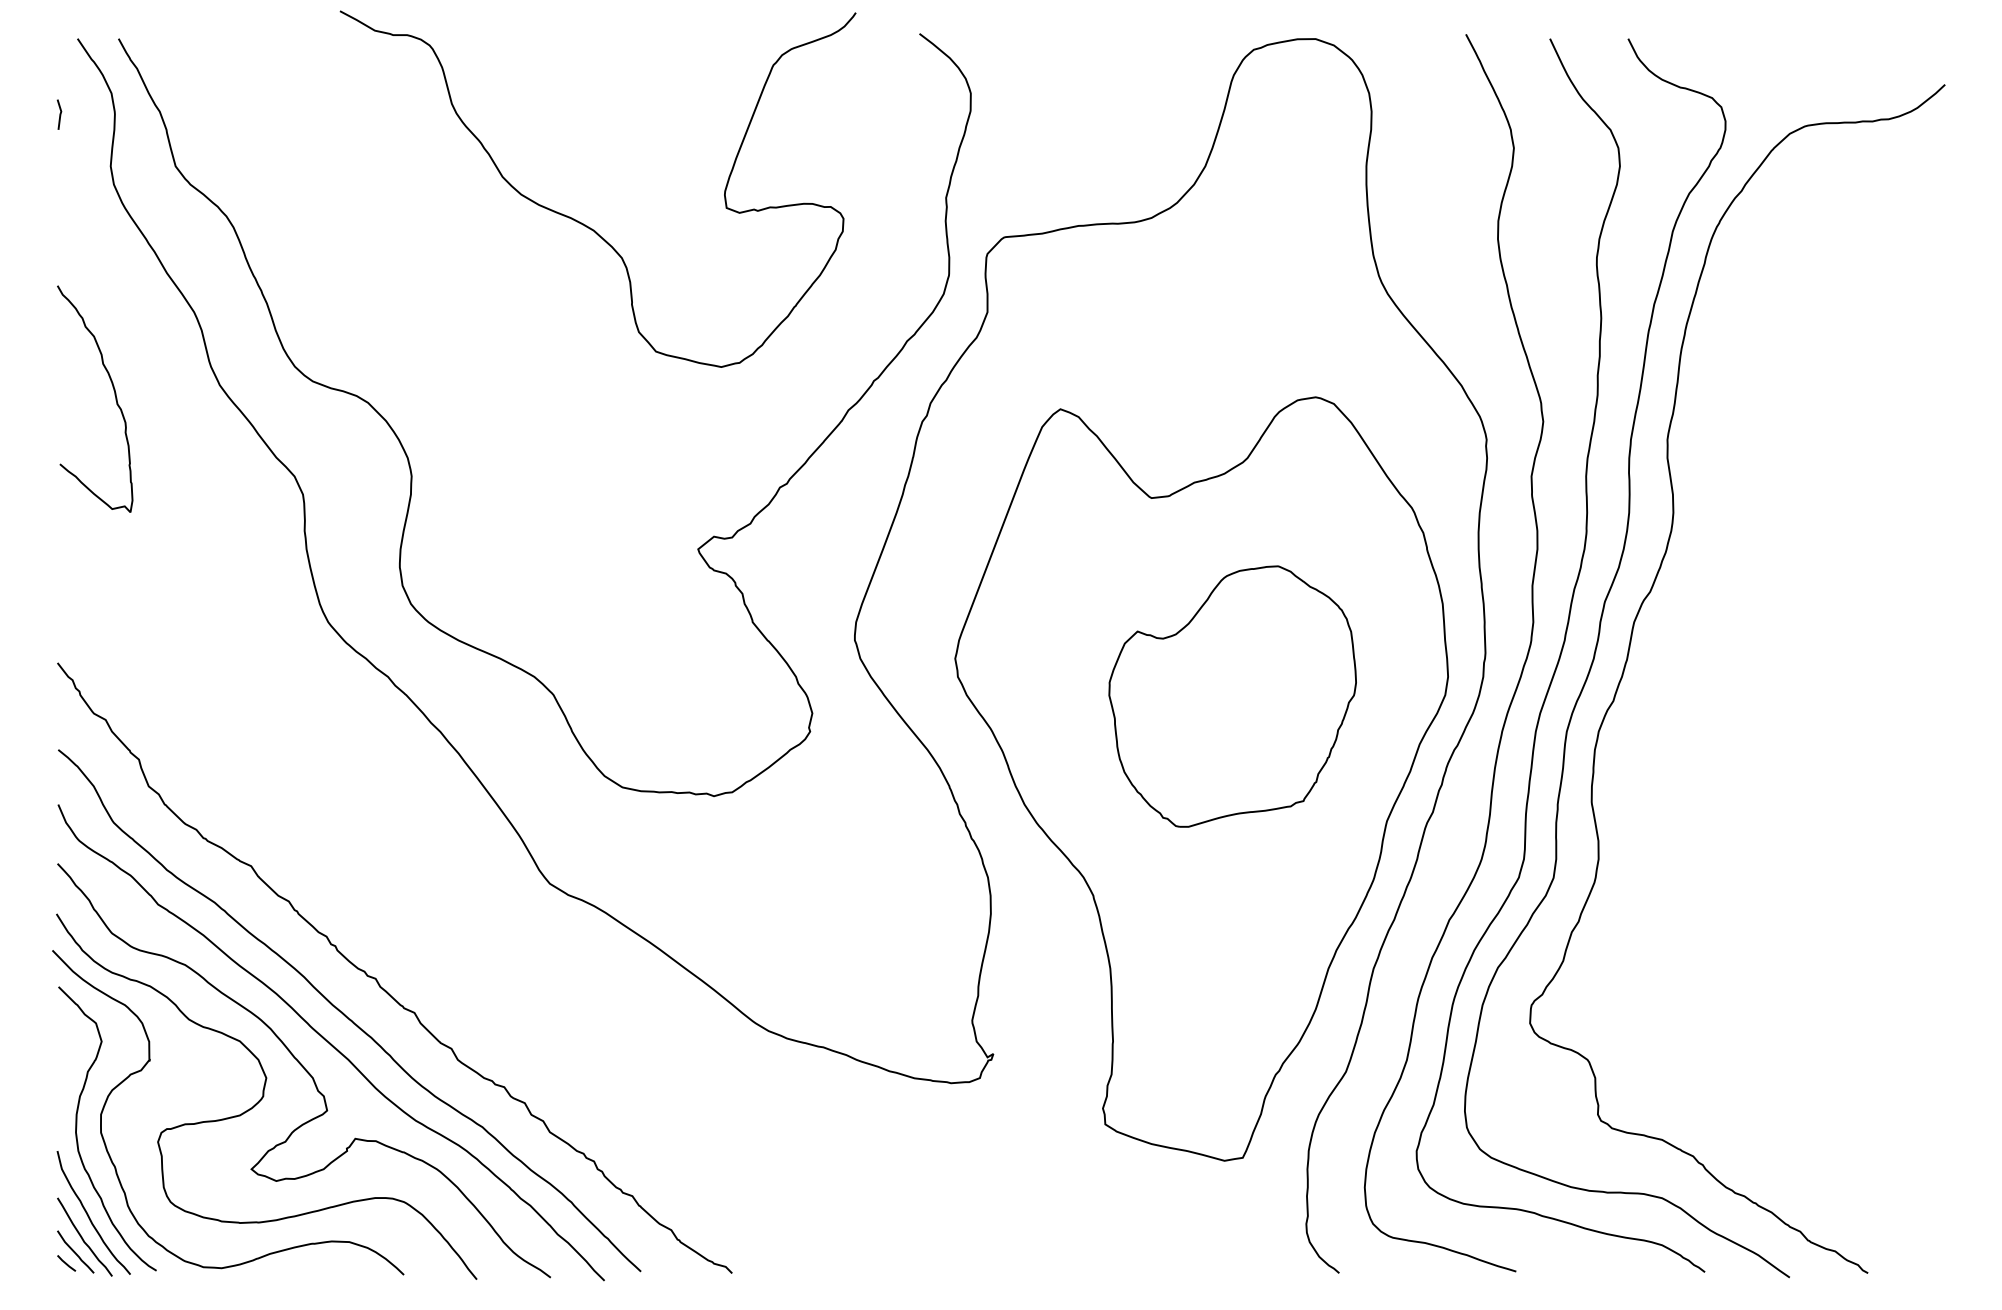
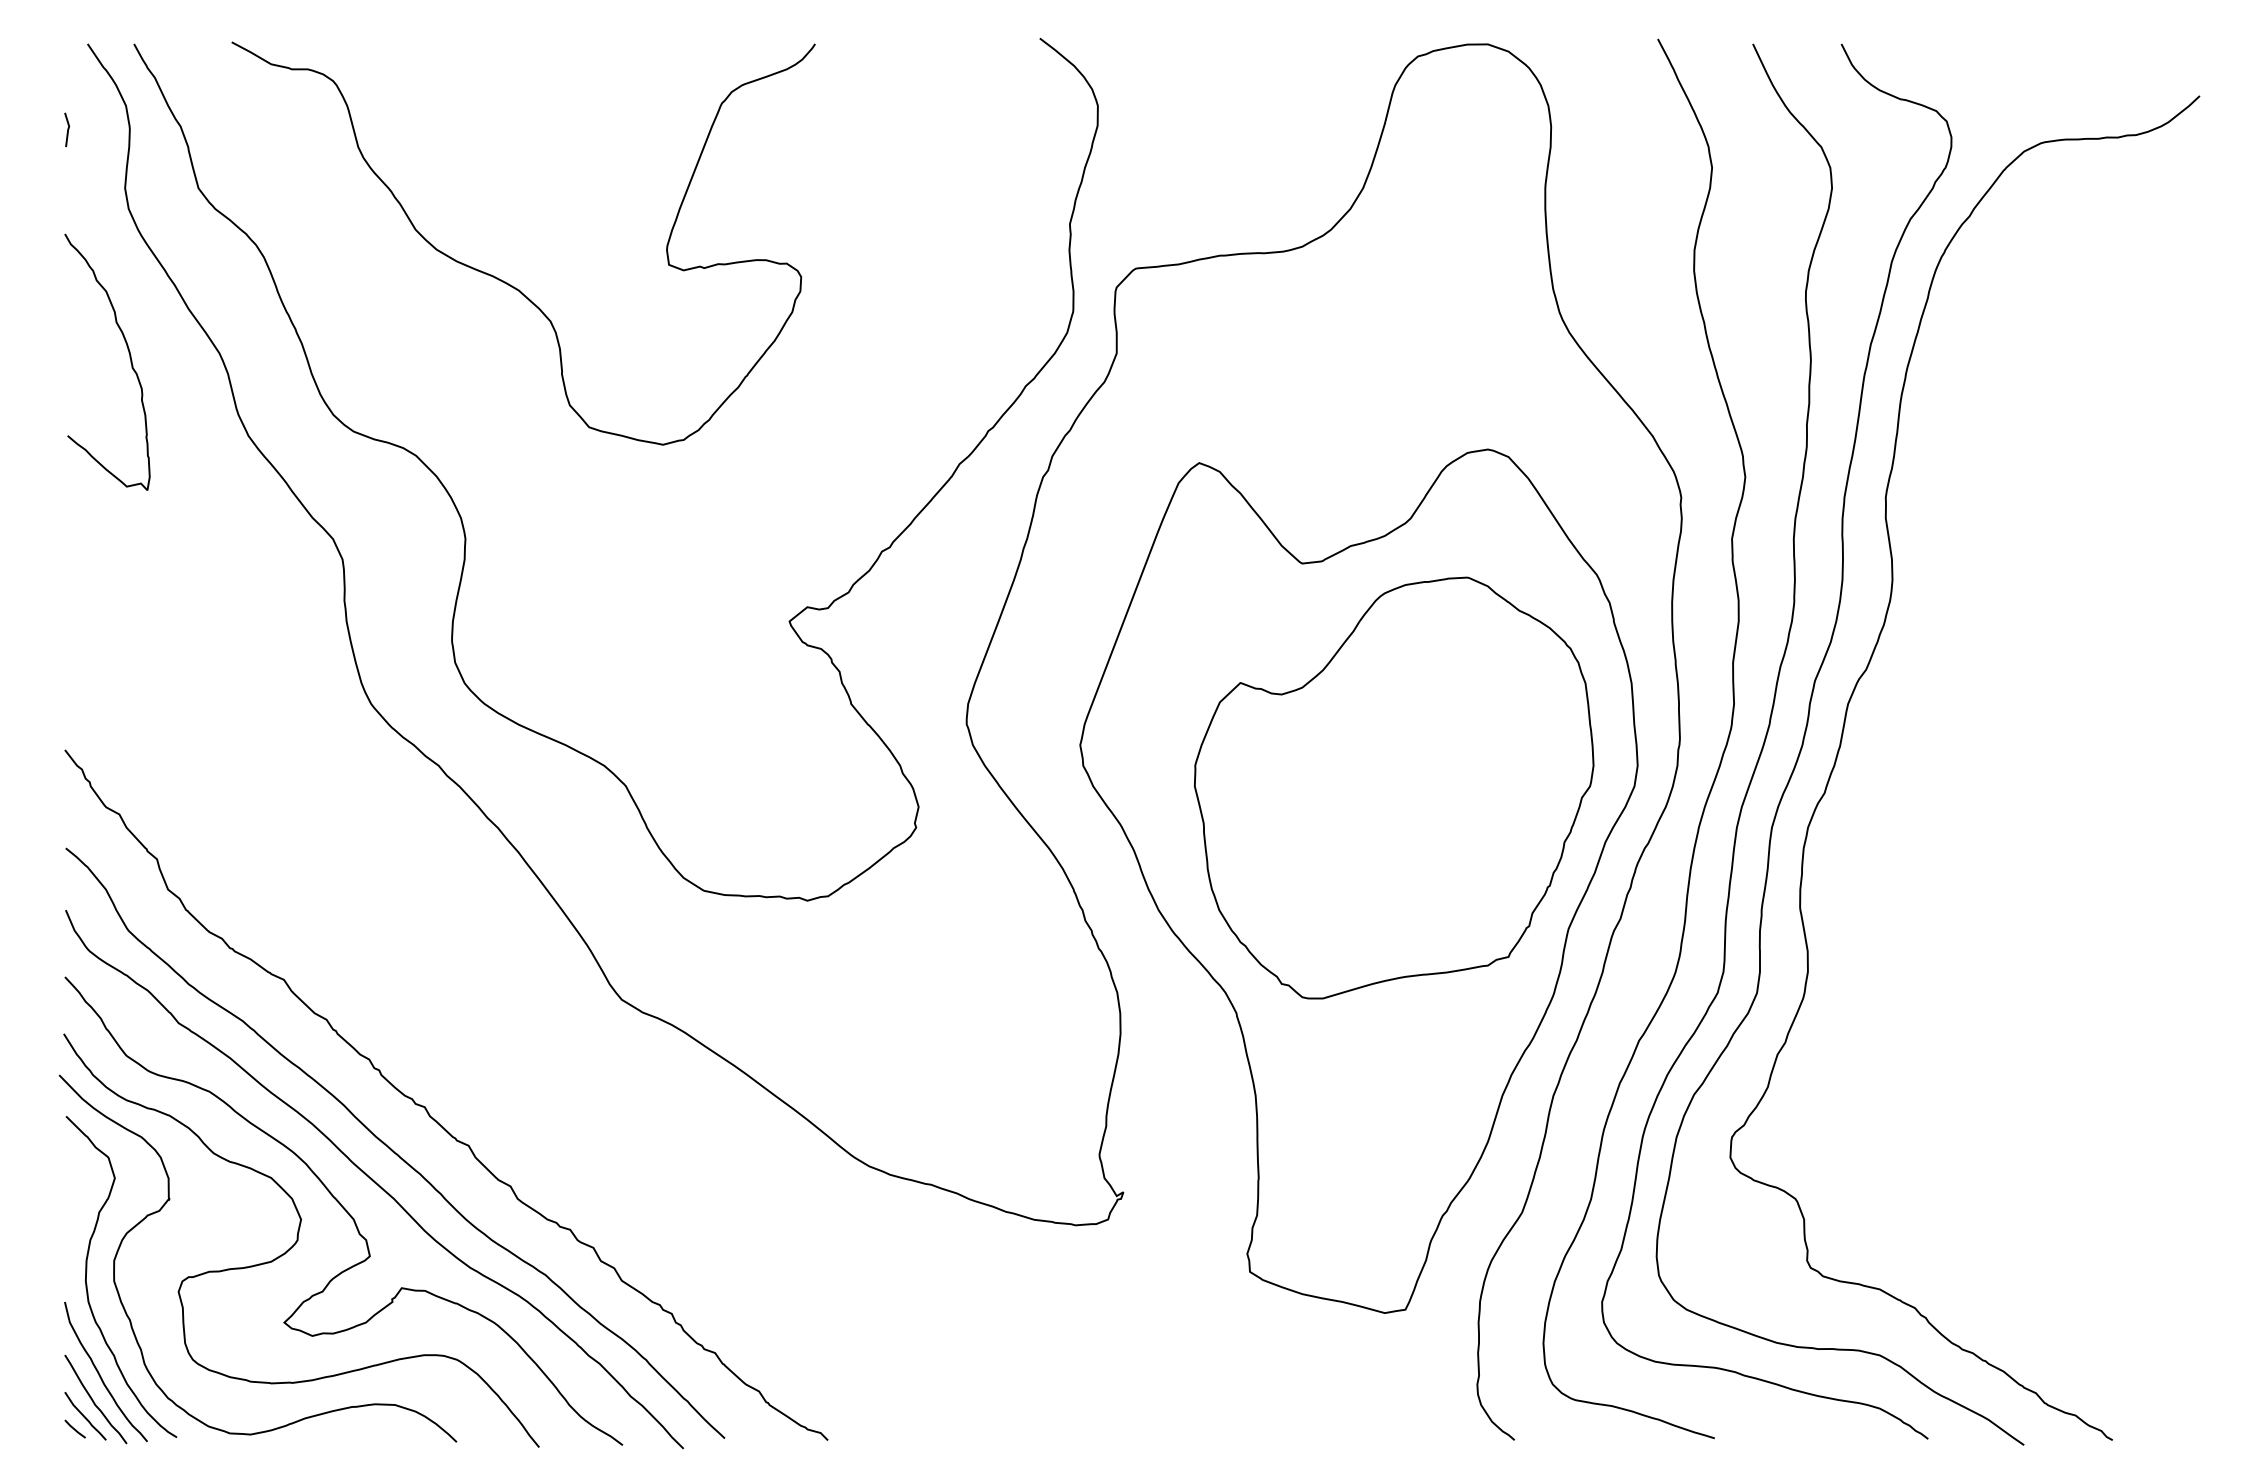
curve: (576, 219) -> (499, 277), moved
curve: (114, 395) -> (129, 358), moved
part: (1232, 696) -> (1393, 787), size x1.43

